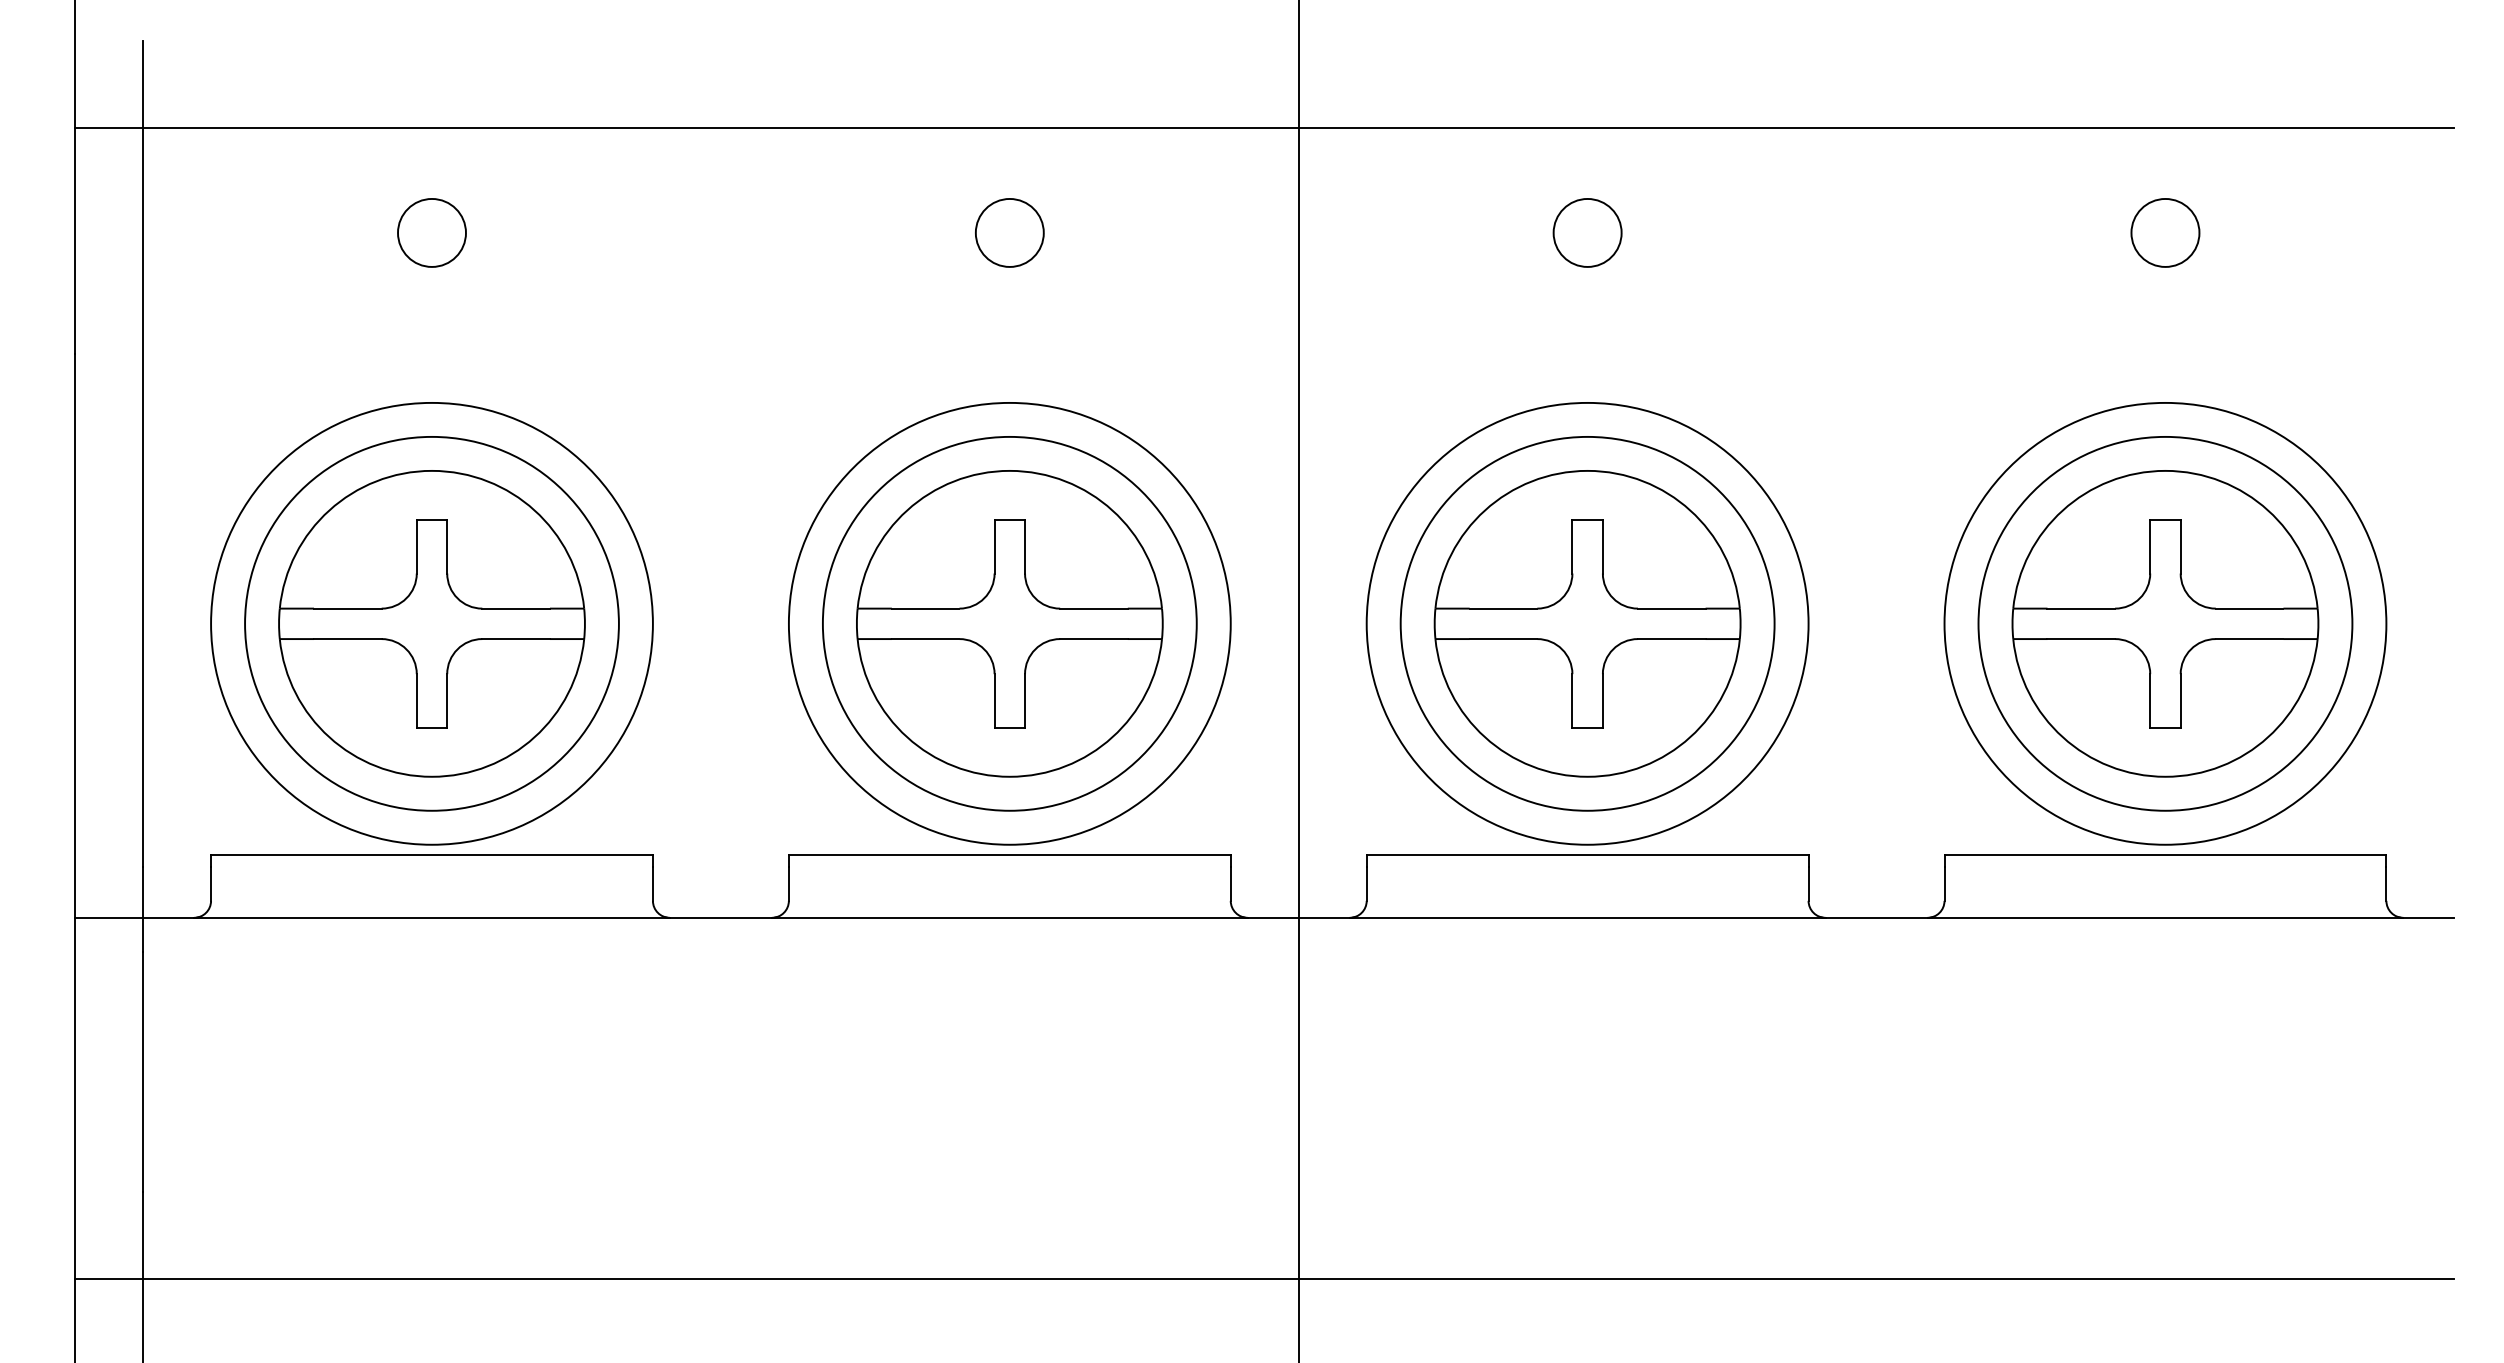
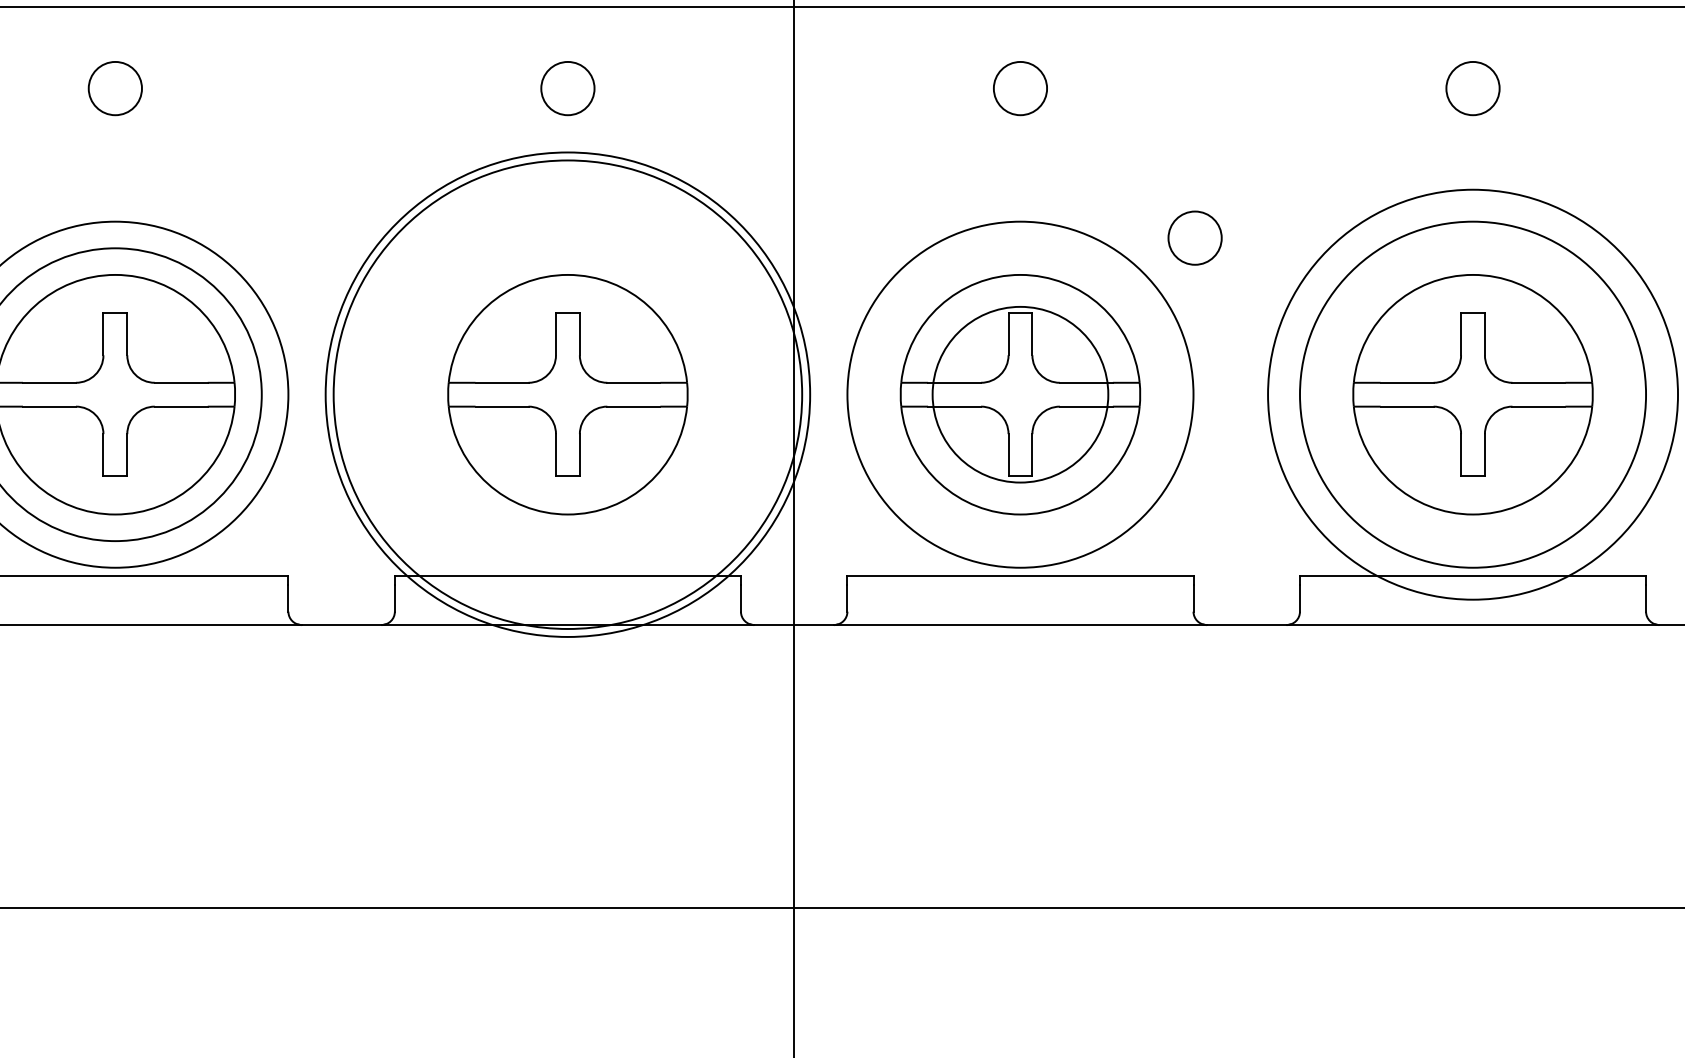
circle: (1810, 423) -> (1195, 237), added
circle: (1009, 623) -> (567, 394), size x1.4
circle: (1009, 623) -> (567, 394), size x1.6
circle: (1587, 623) -> (1020, 394), size x0.6
circle: (2165, 623) -> (1473, 394), size x1.4

